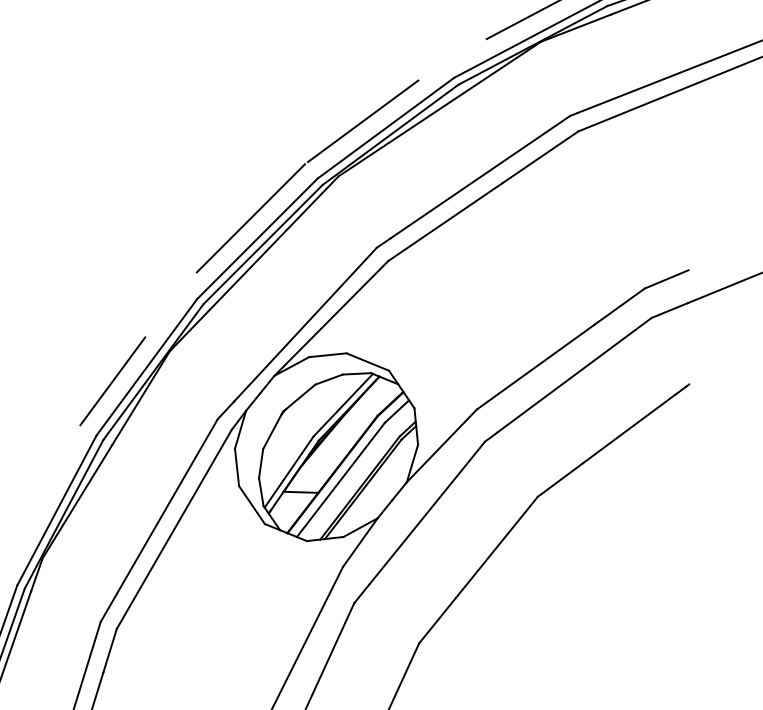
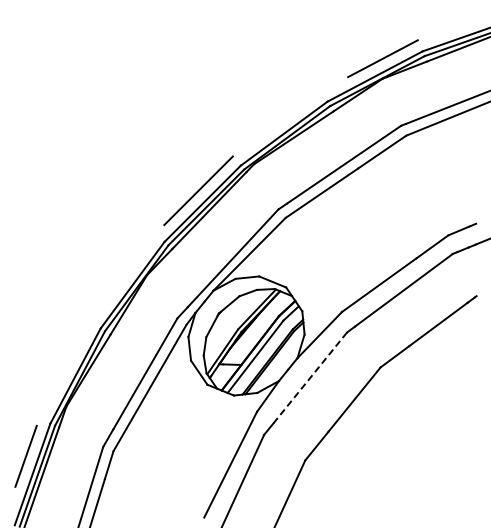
line: (362, 121) -> (269, 129), removed
line: (112, 381) -> (110, 294), removed
line: (427, 514) -> (310, 378), solid -> dashed

